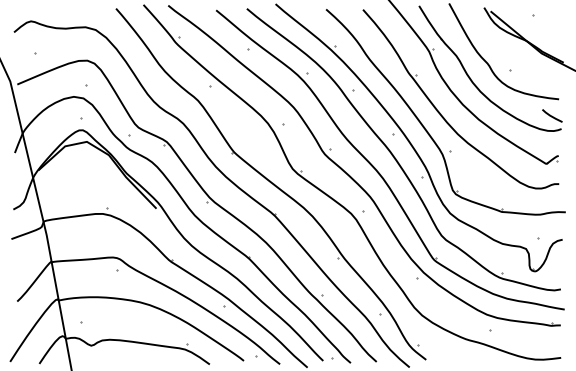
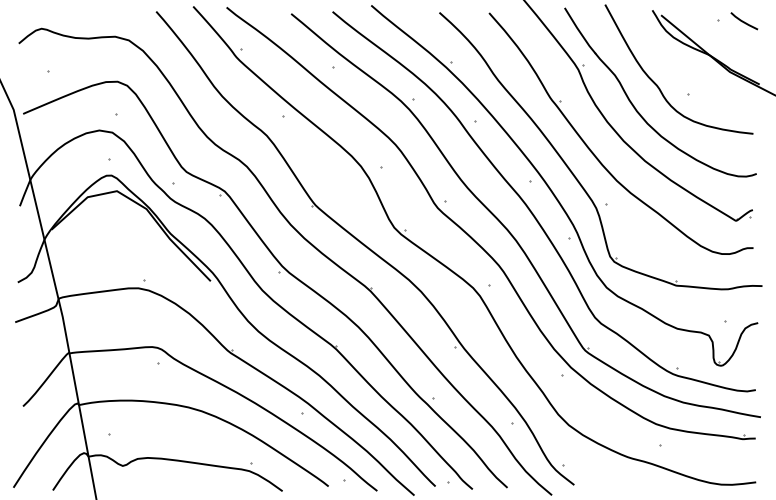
line: (552, 116) -> (744, 21), moved

